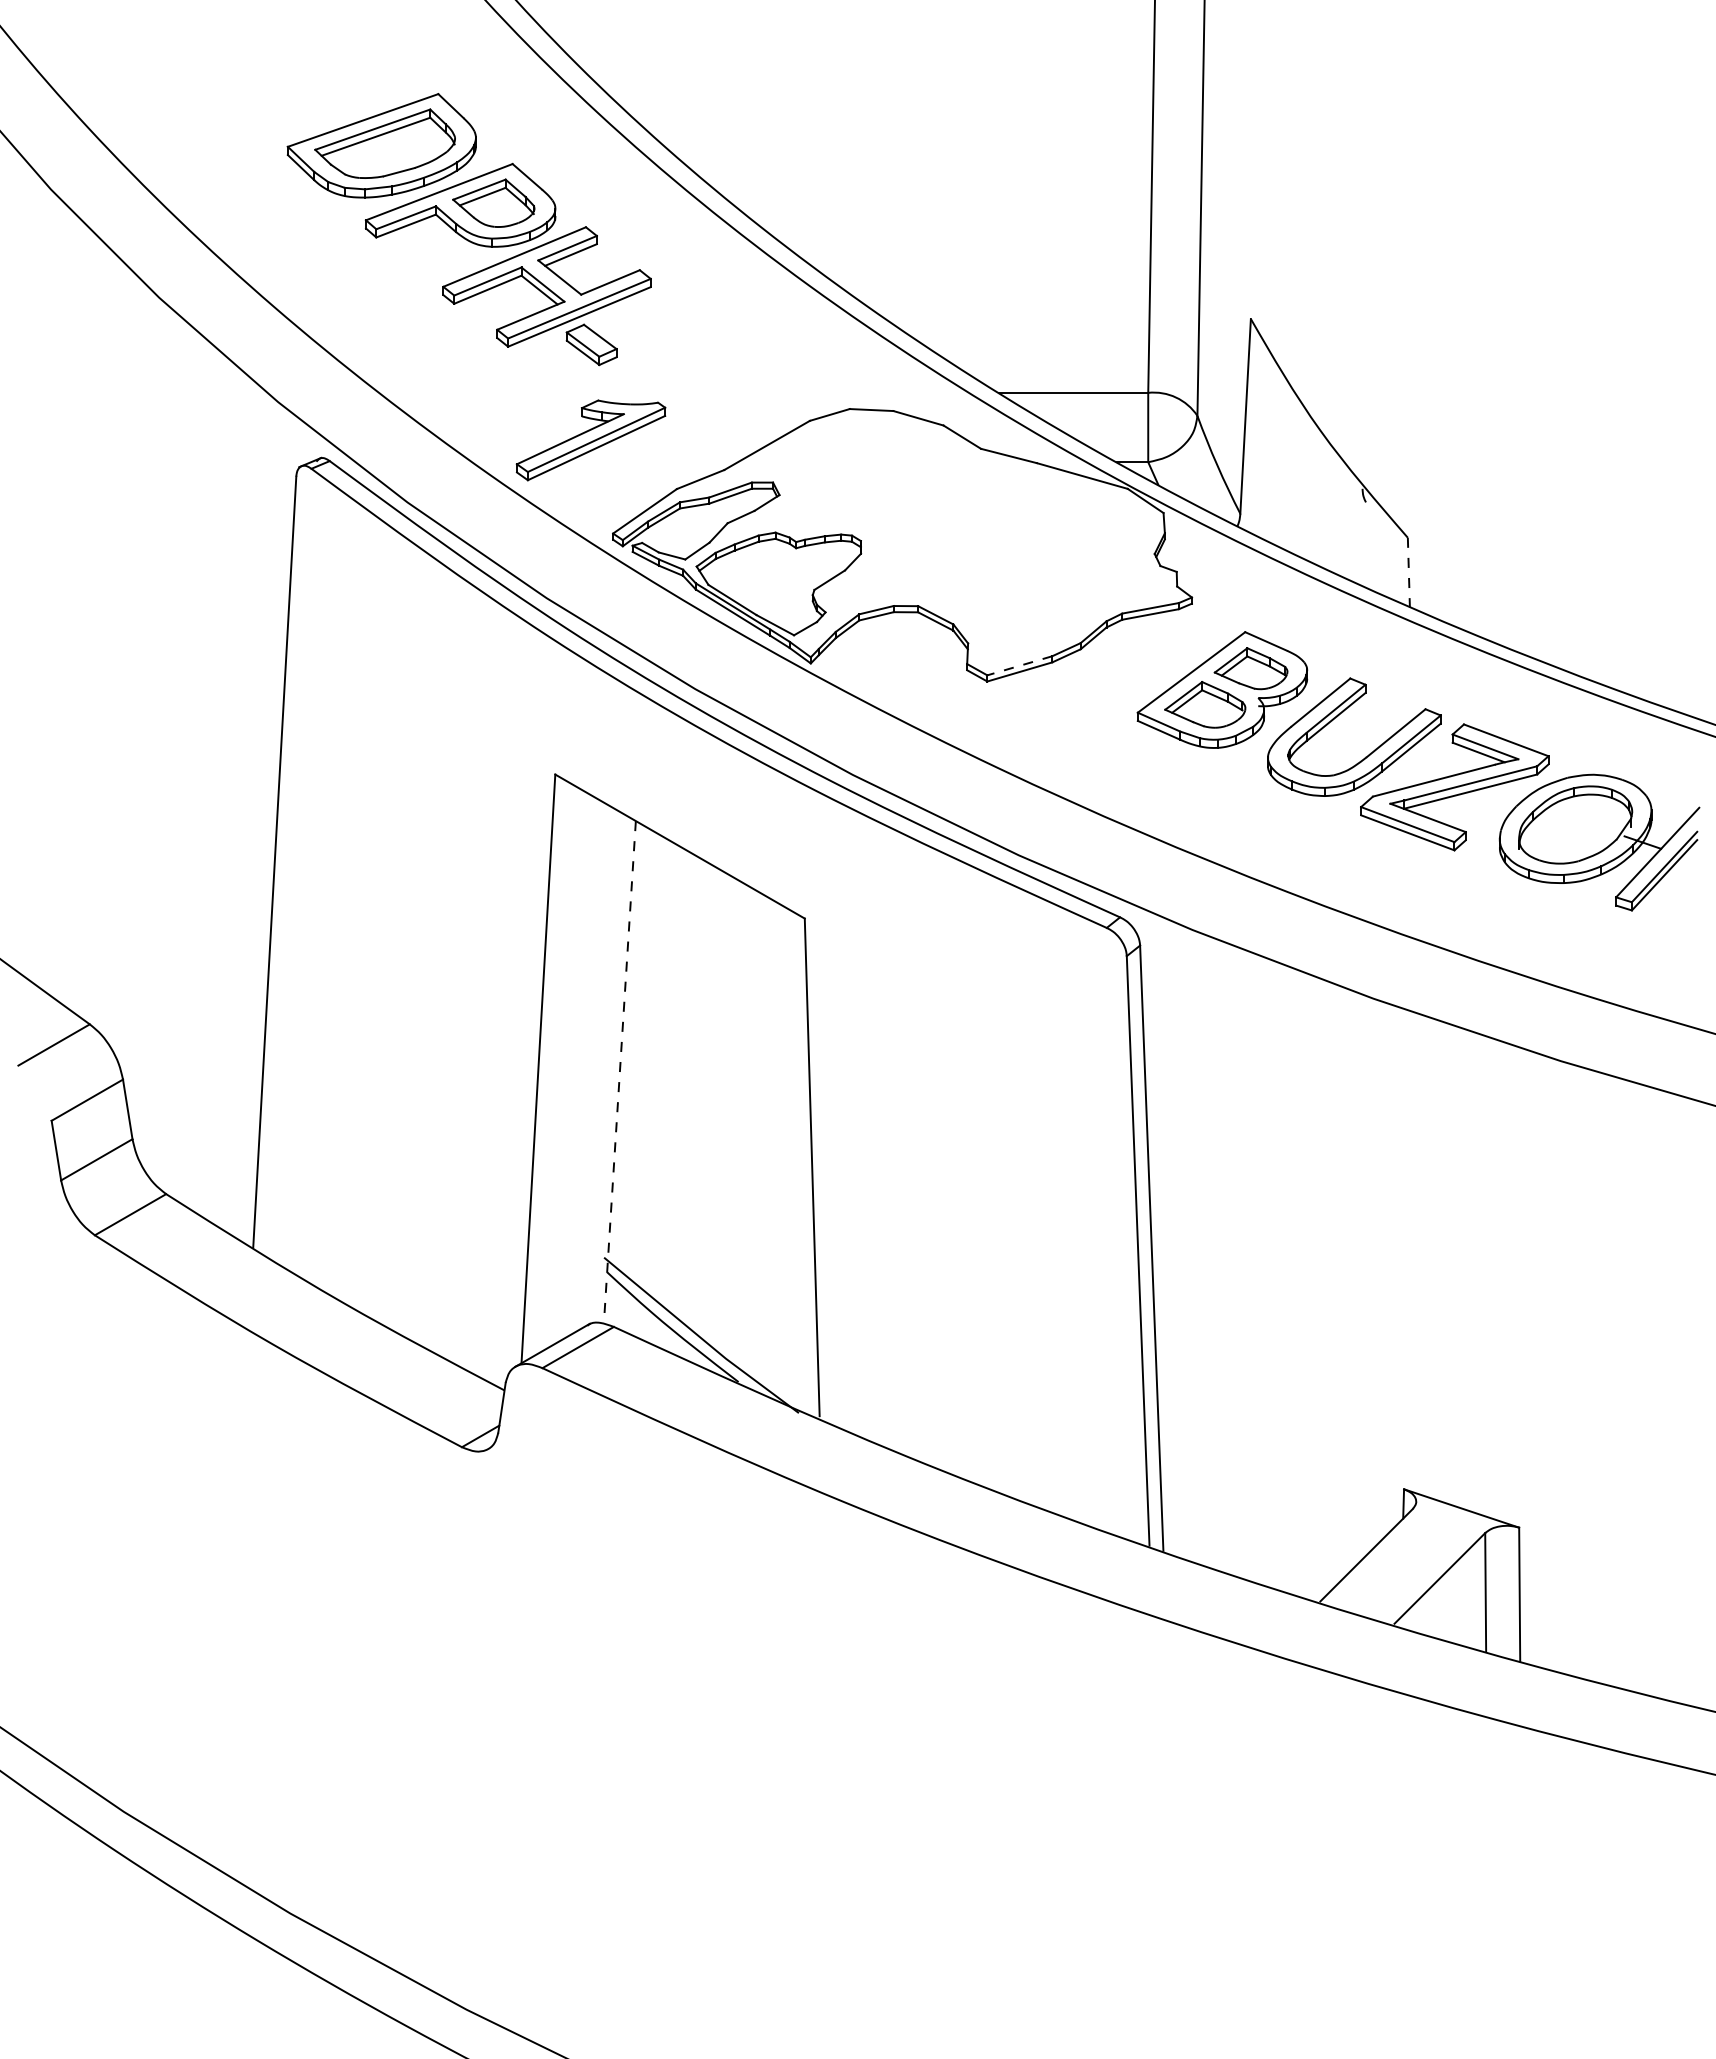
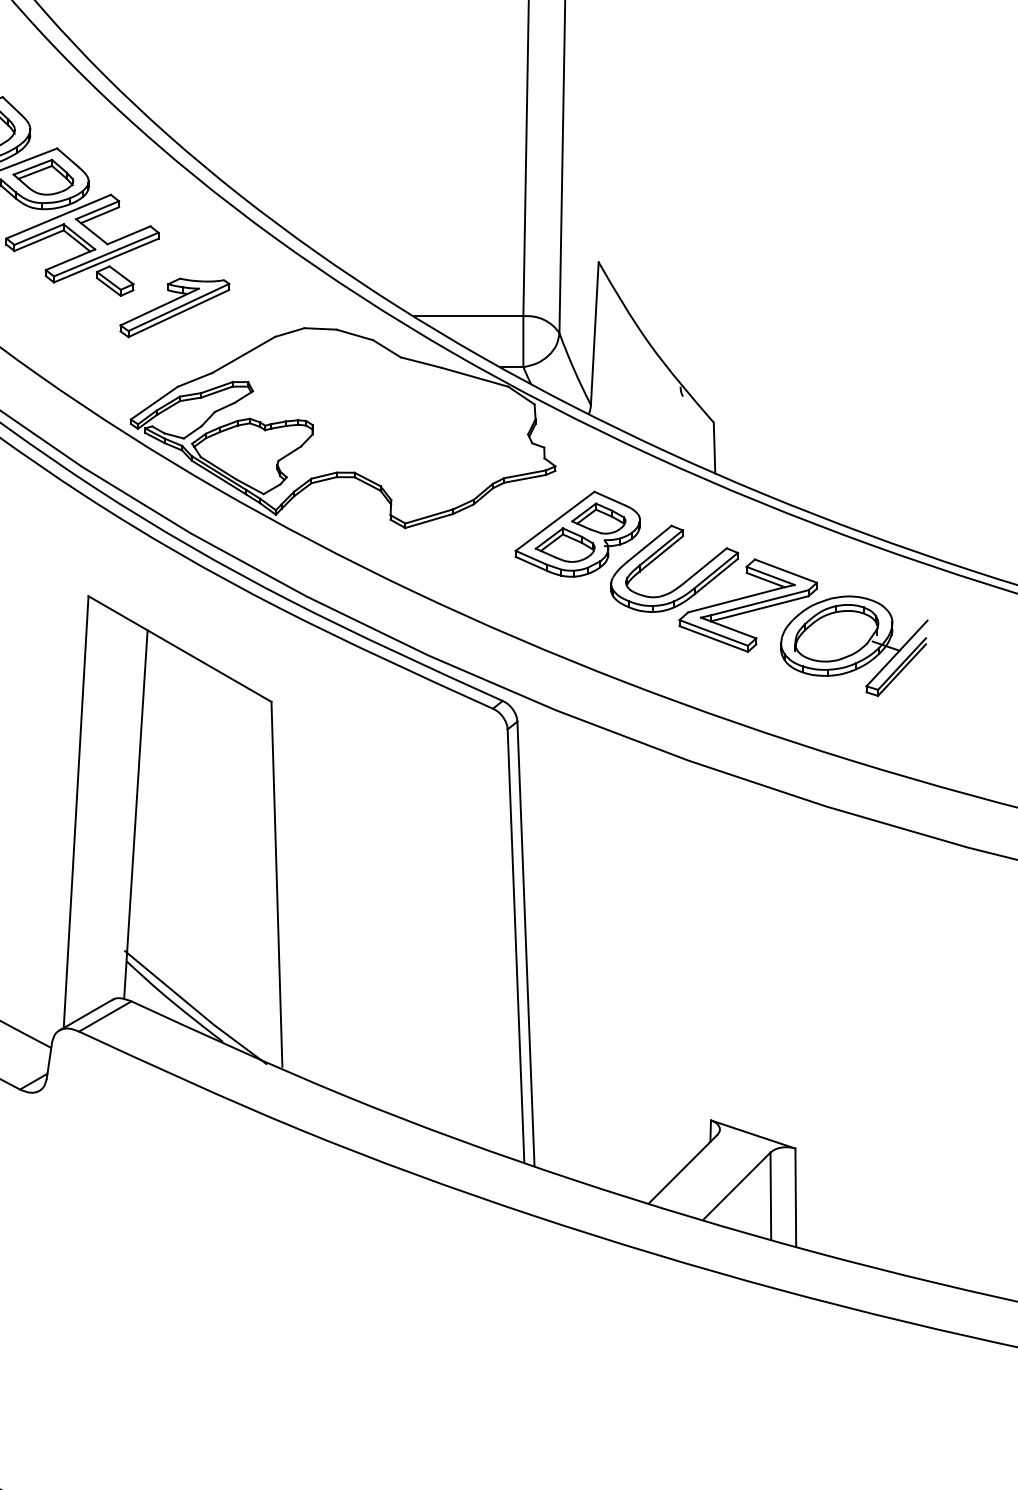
part: (590, 440) -> (174, 307), moved
line: (1408, 572) -> (714, 448), dashed -> solid
line: (1019, 665) -> (428, 516), dashed -> solid
line: (619, 1072) -> (135, 814), dashed -> solid

